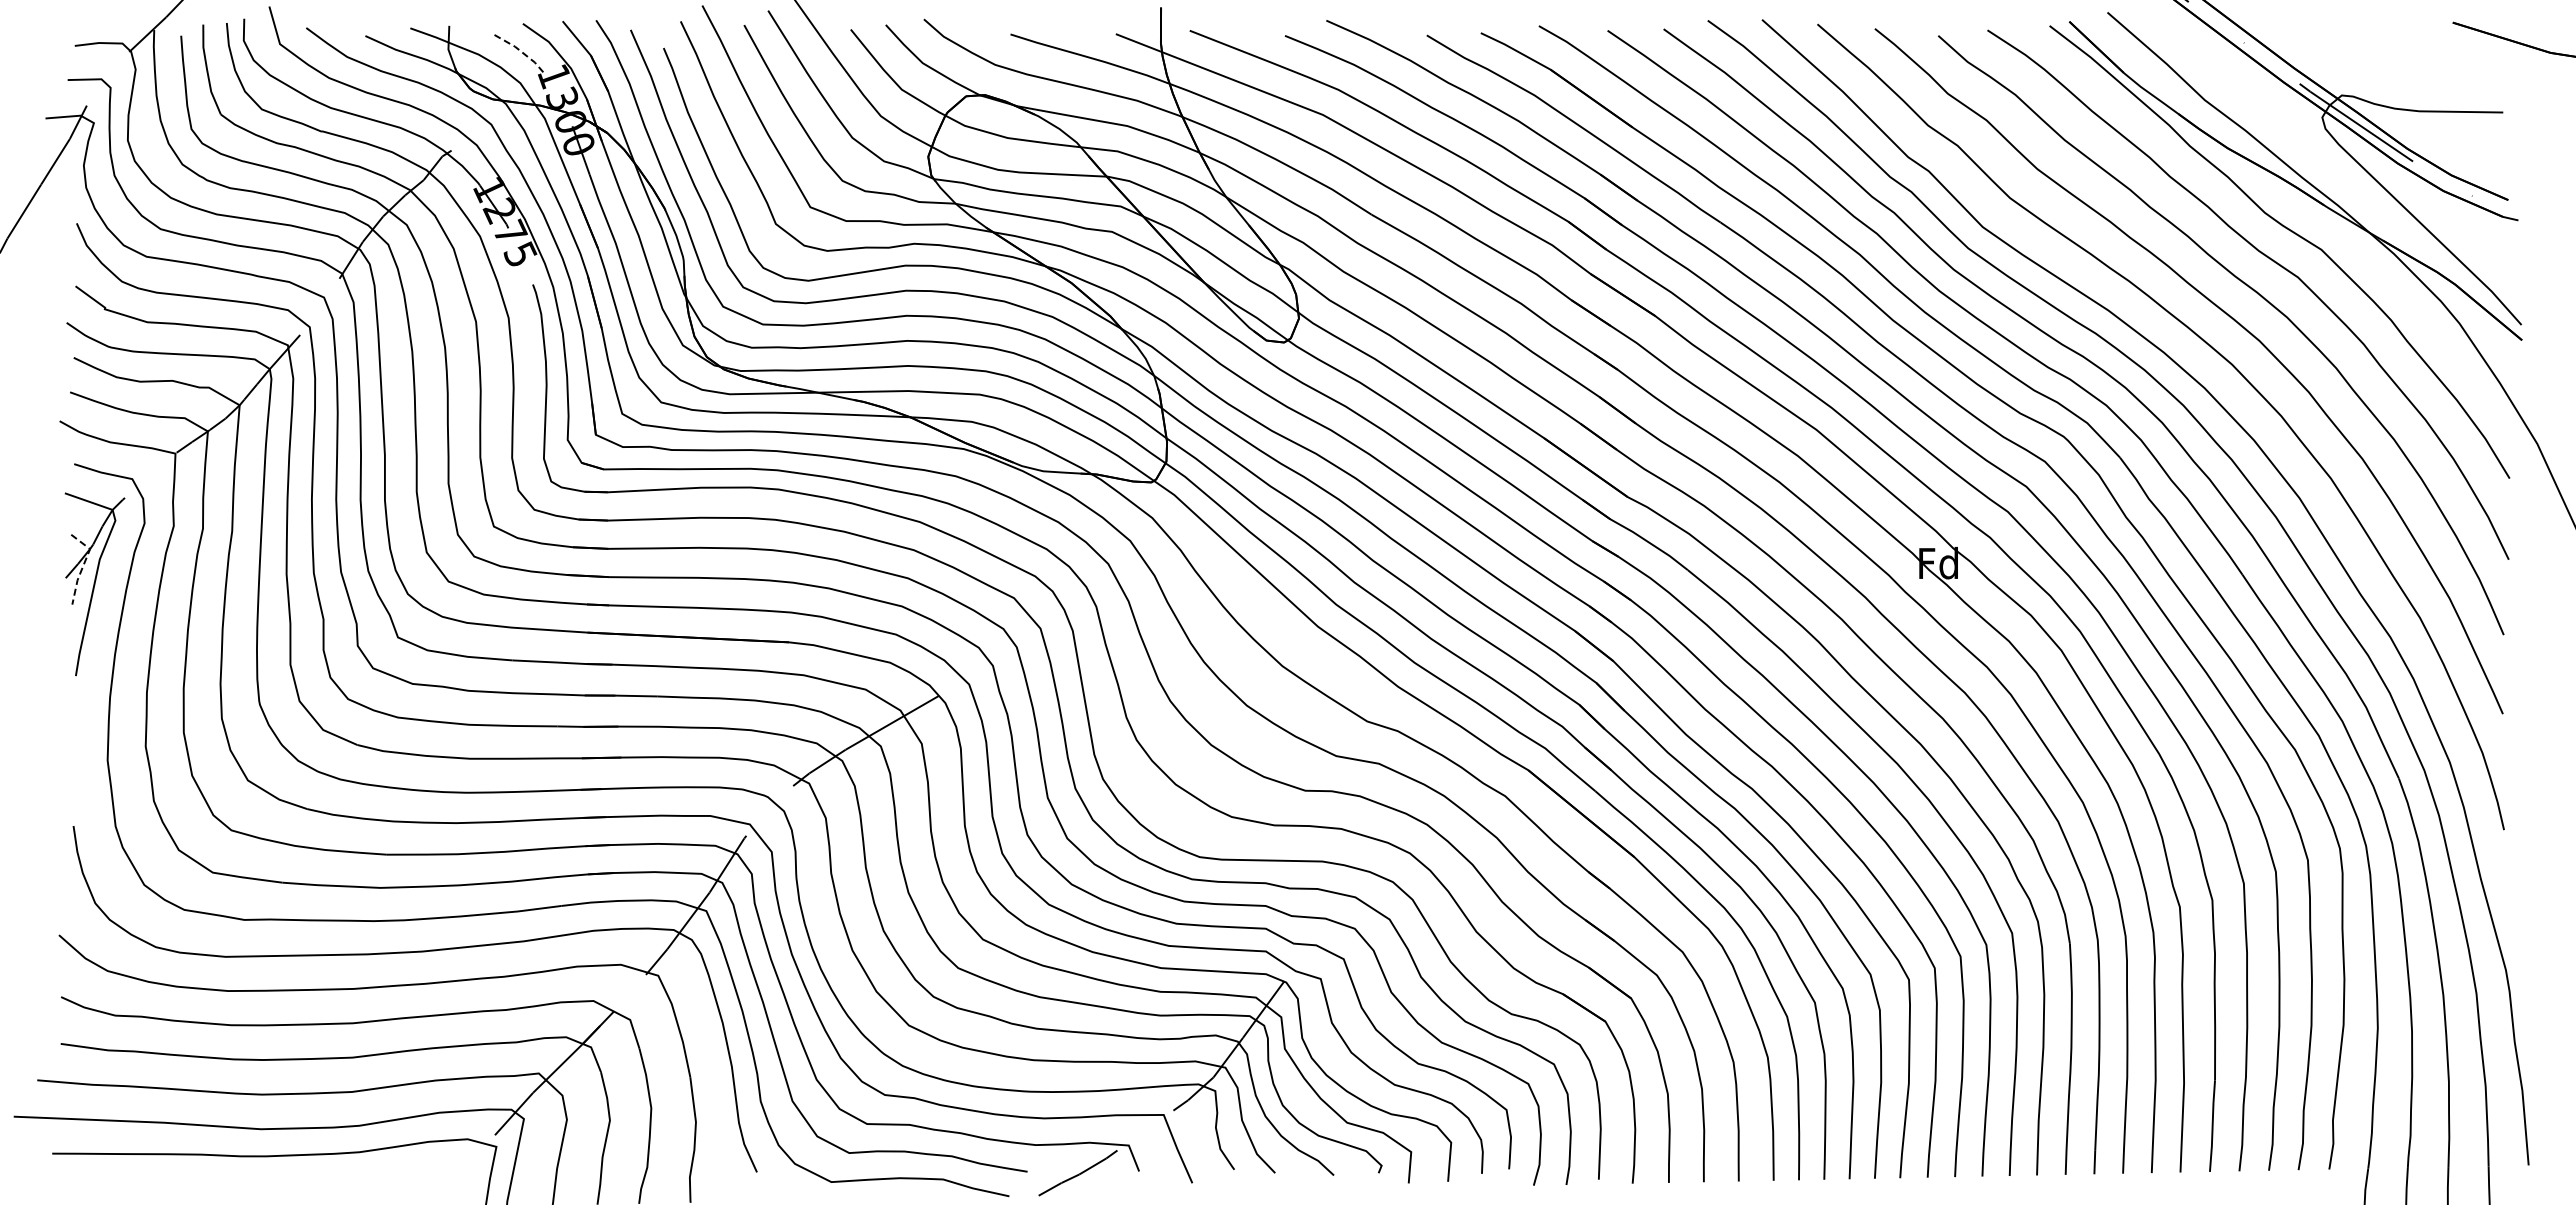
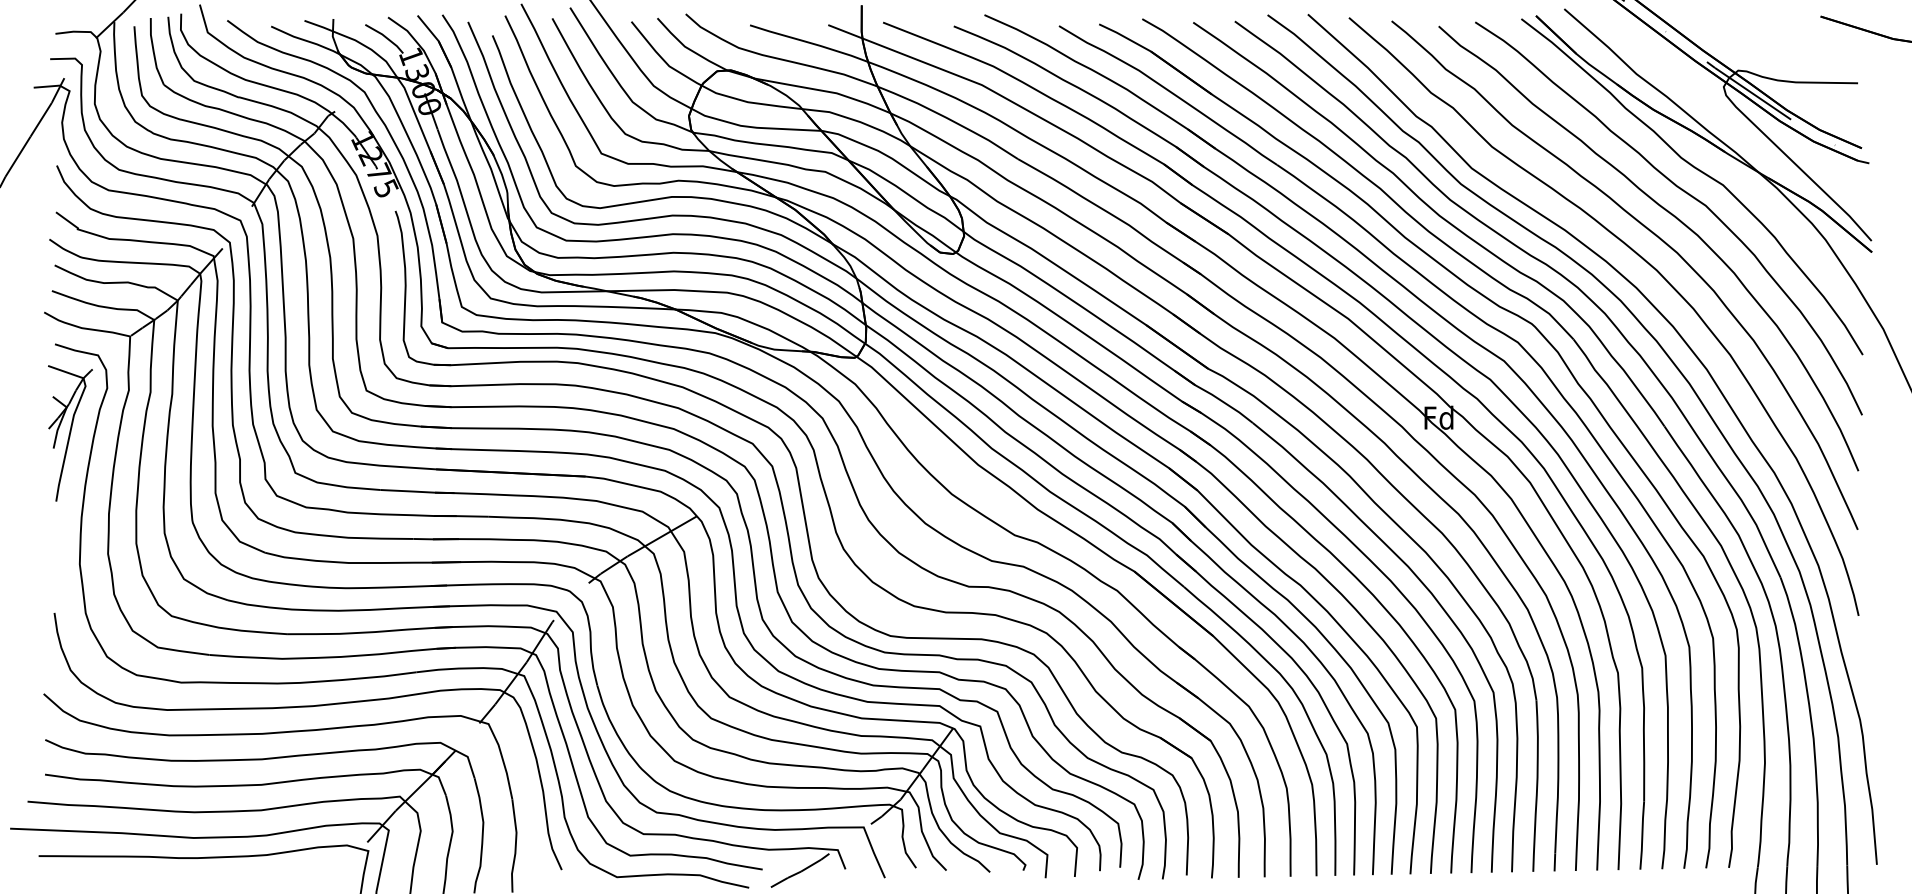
line: (519, 50) -> (385, 37), dashed -> solid
line: (83, 565) -> (61, 419), dashed -> solid

